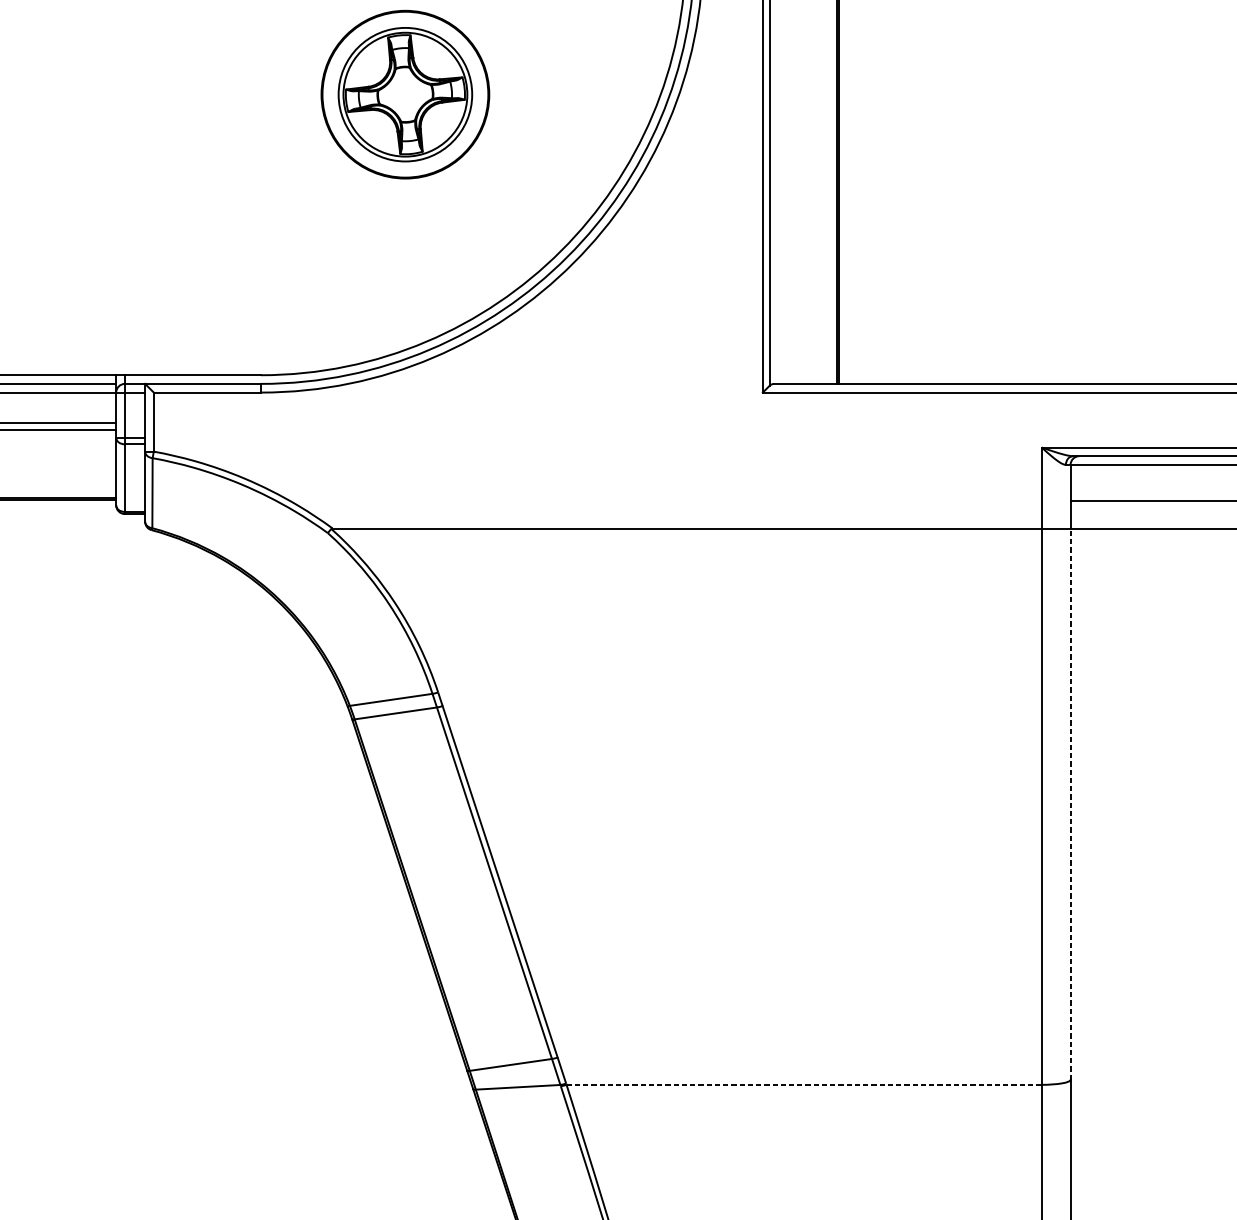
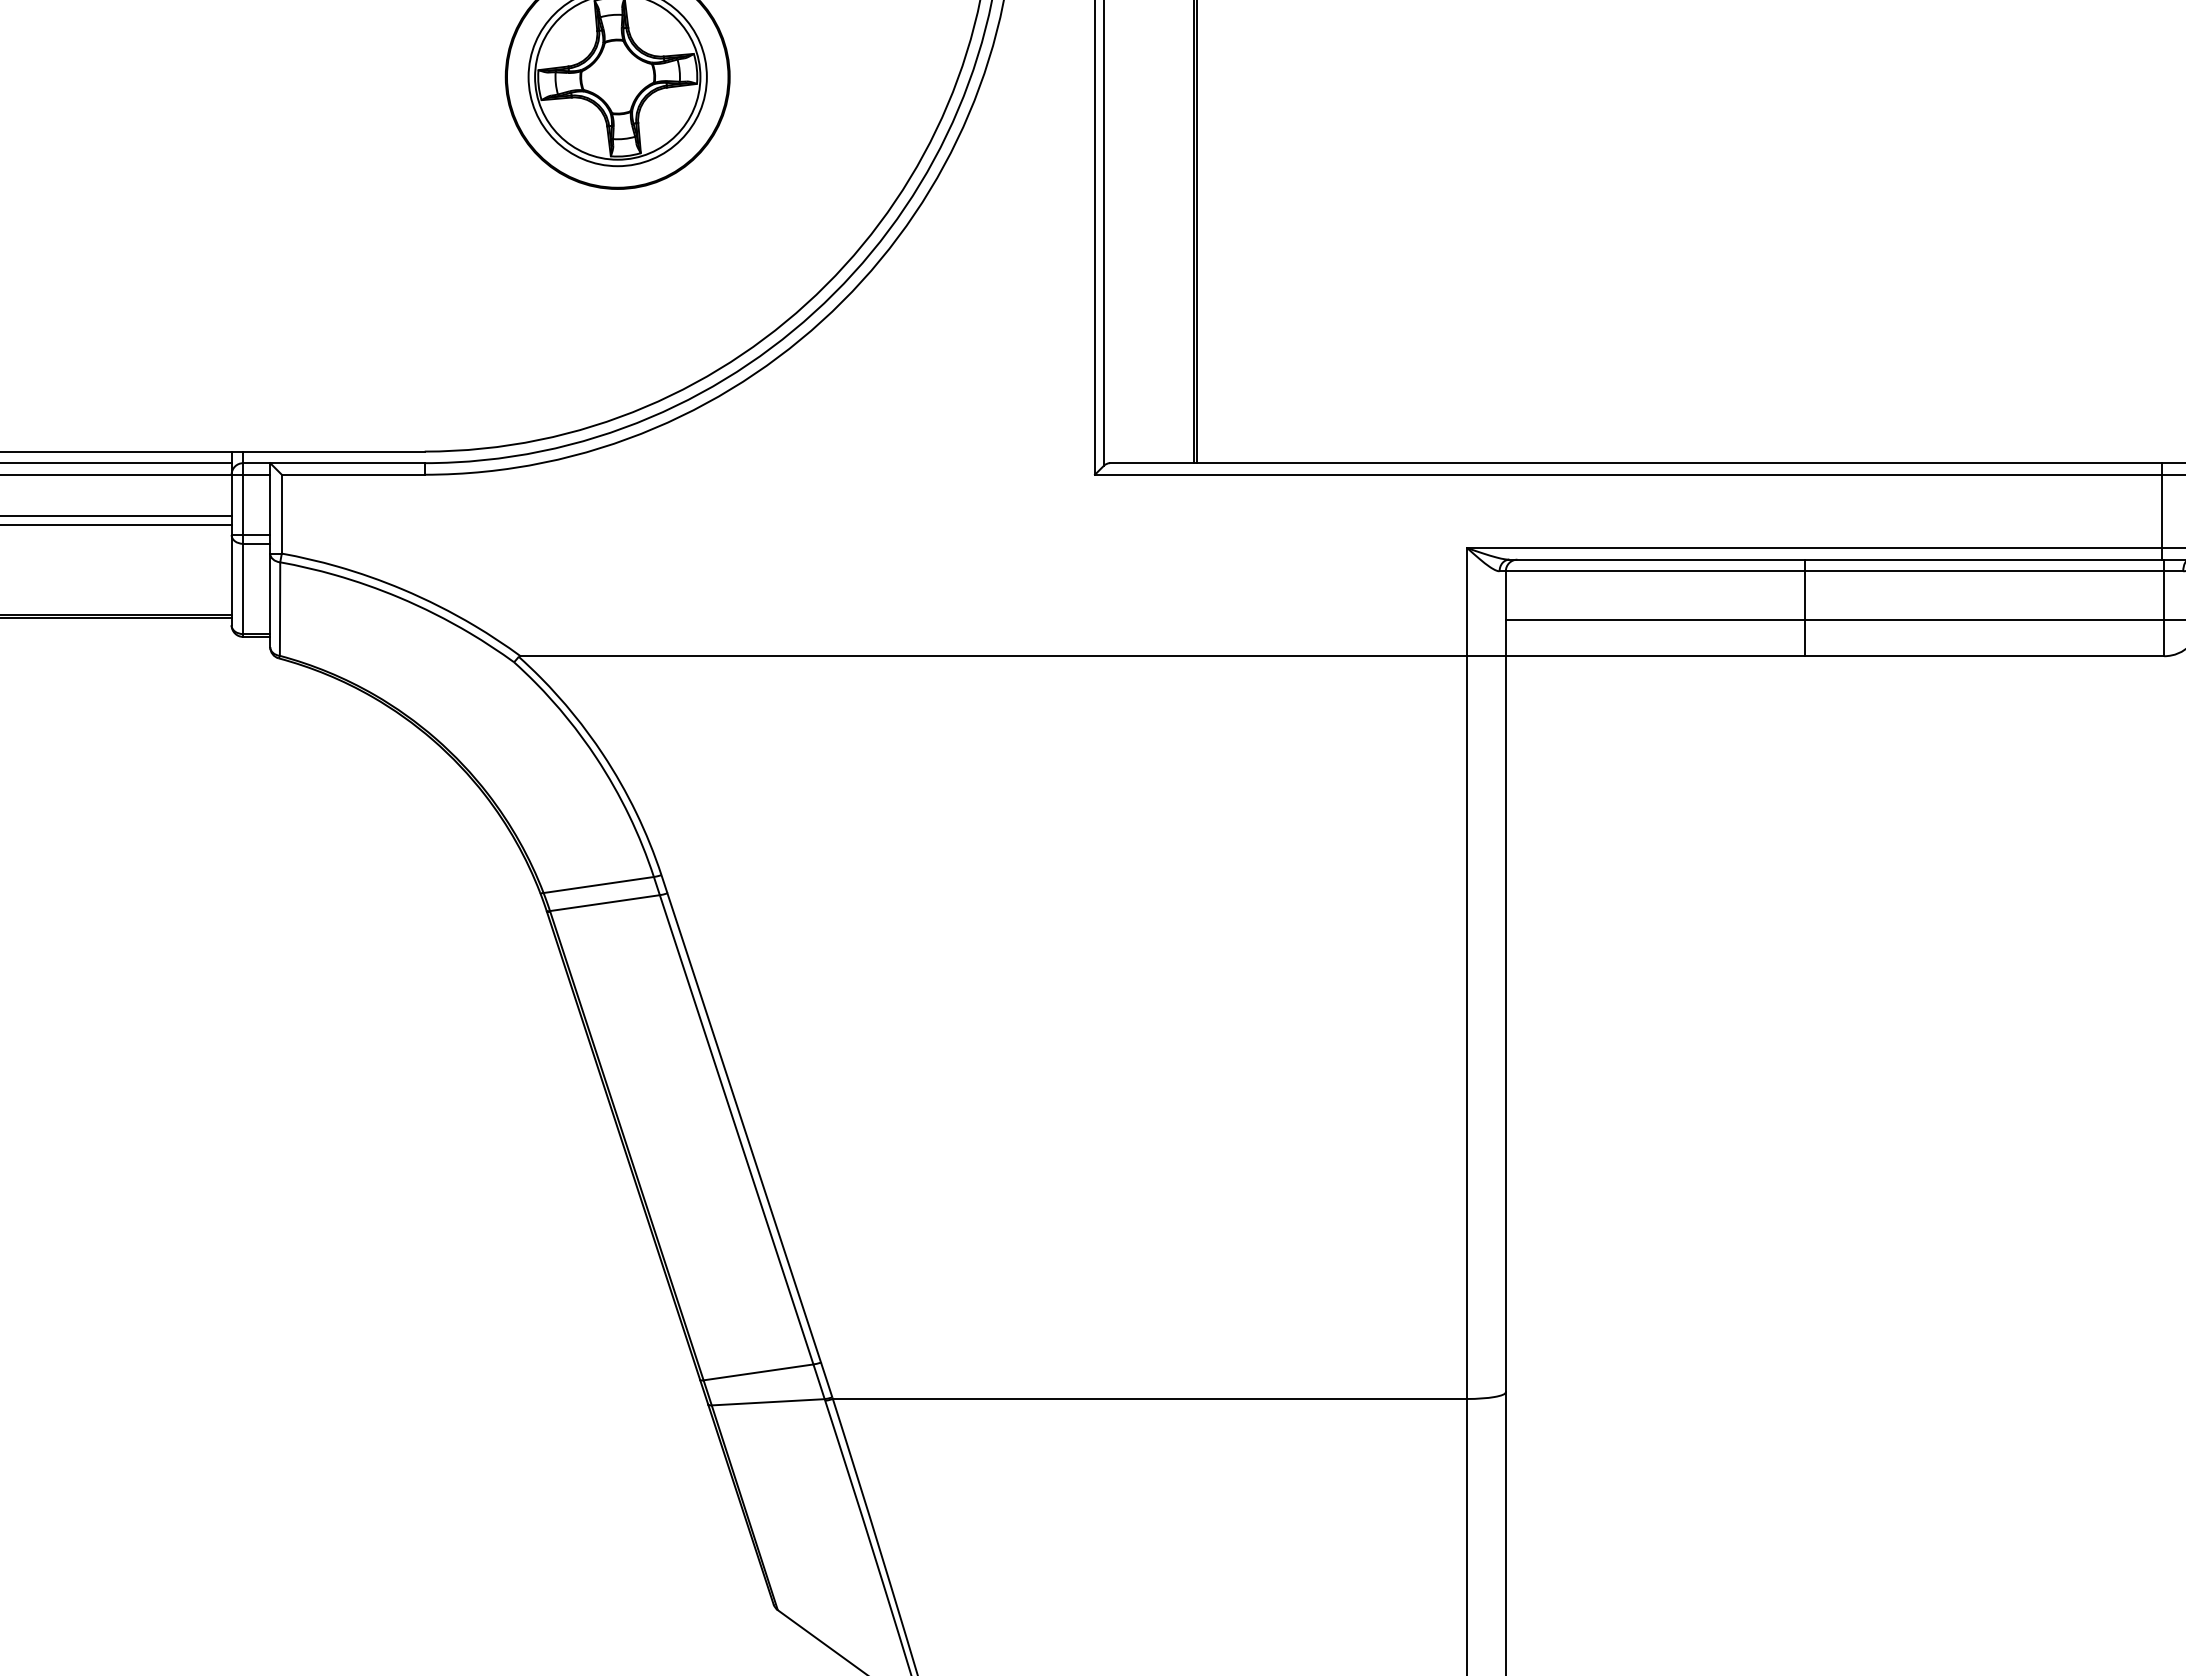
line: (1070, 803) -> (1505, 1023), dashed -> solid
line: (804, 1084) -> (1150, 1398), dashed -> solid

